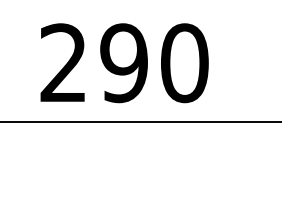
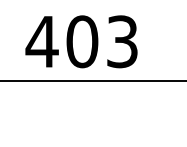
text: (122, 62) -> (81, 41), 290 -> 403

